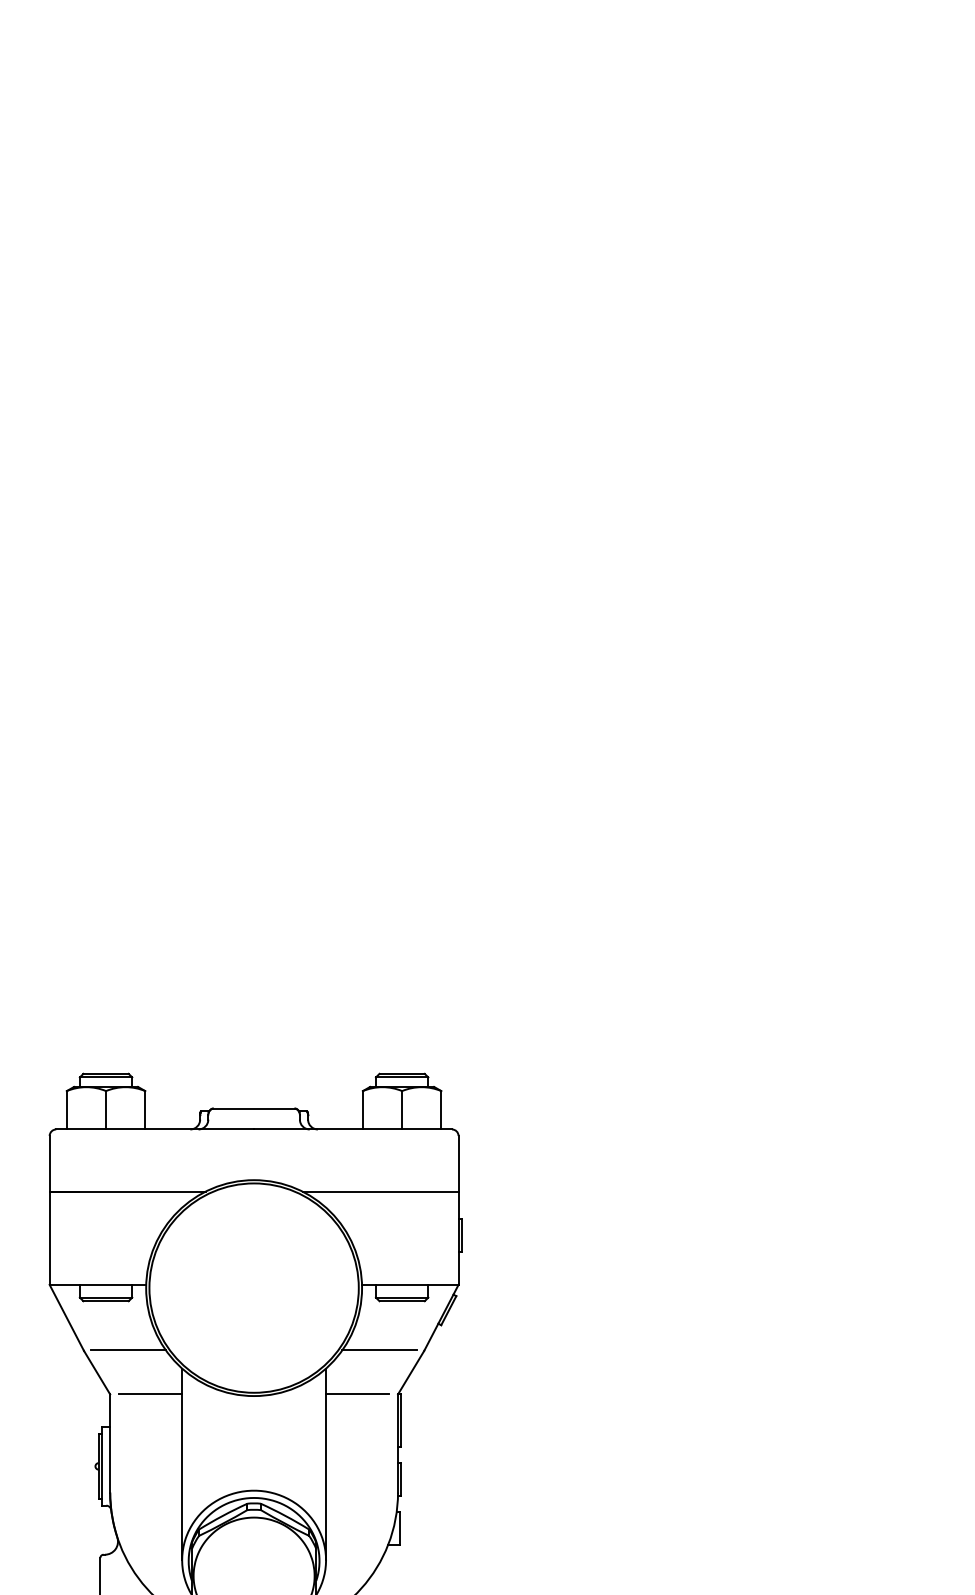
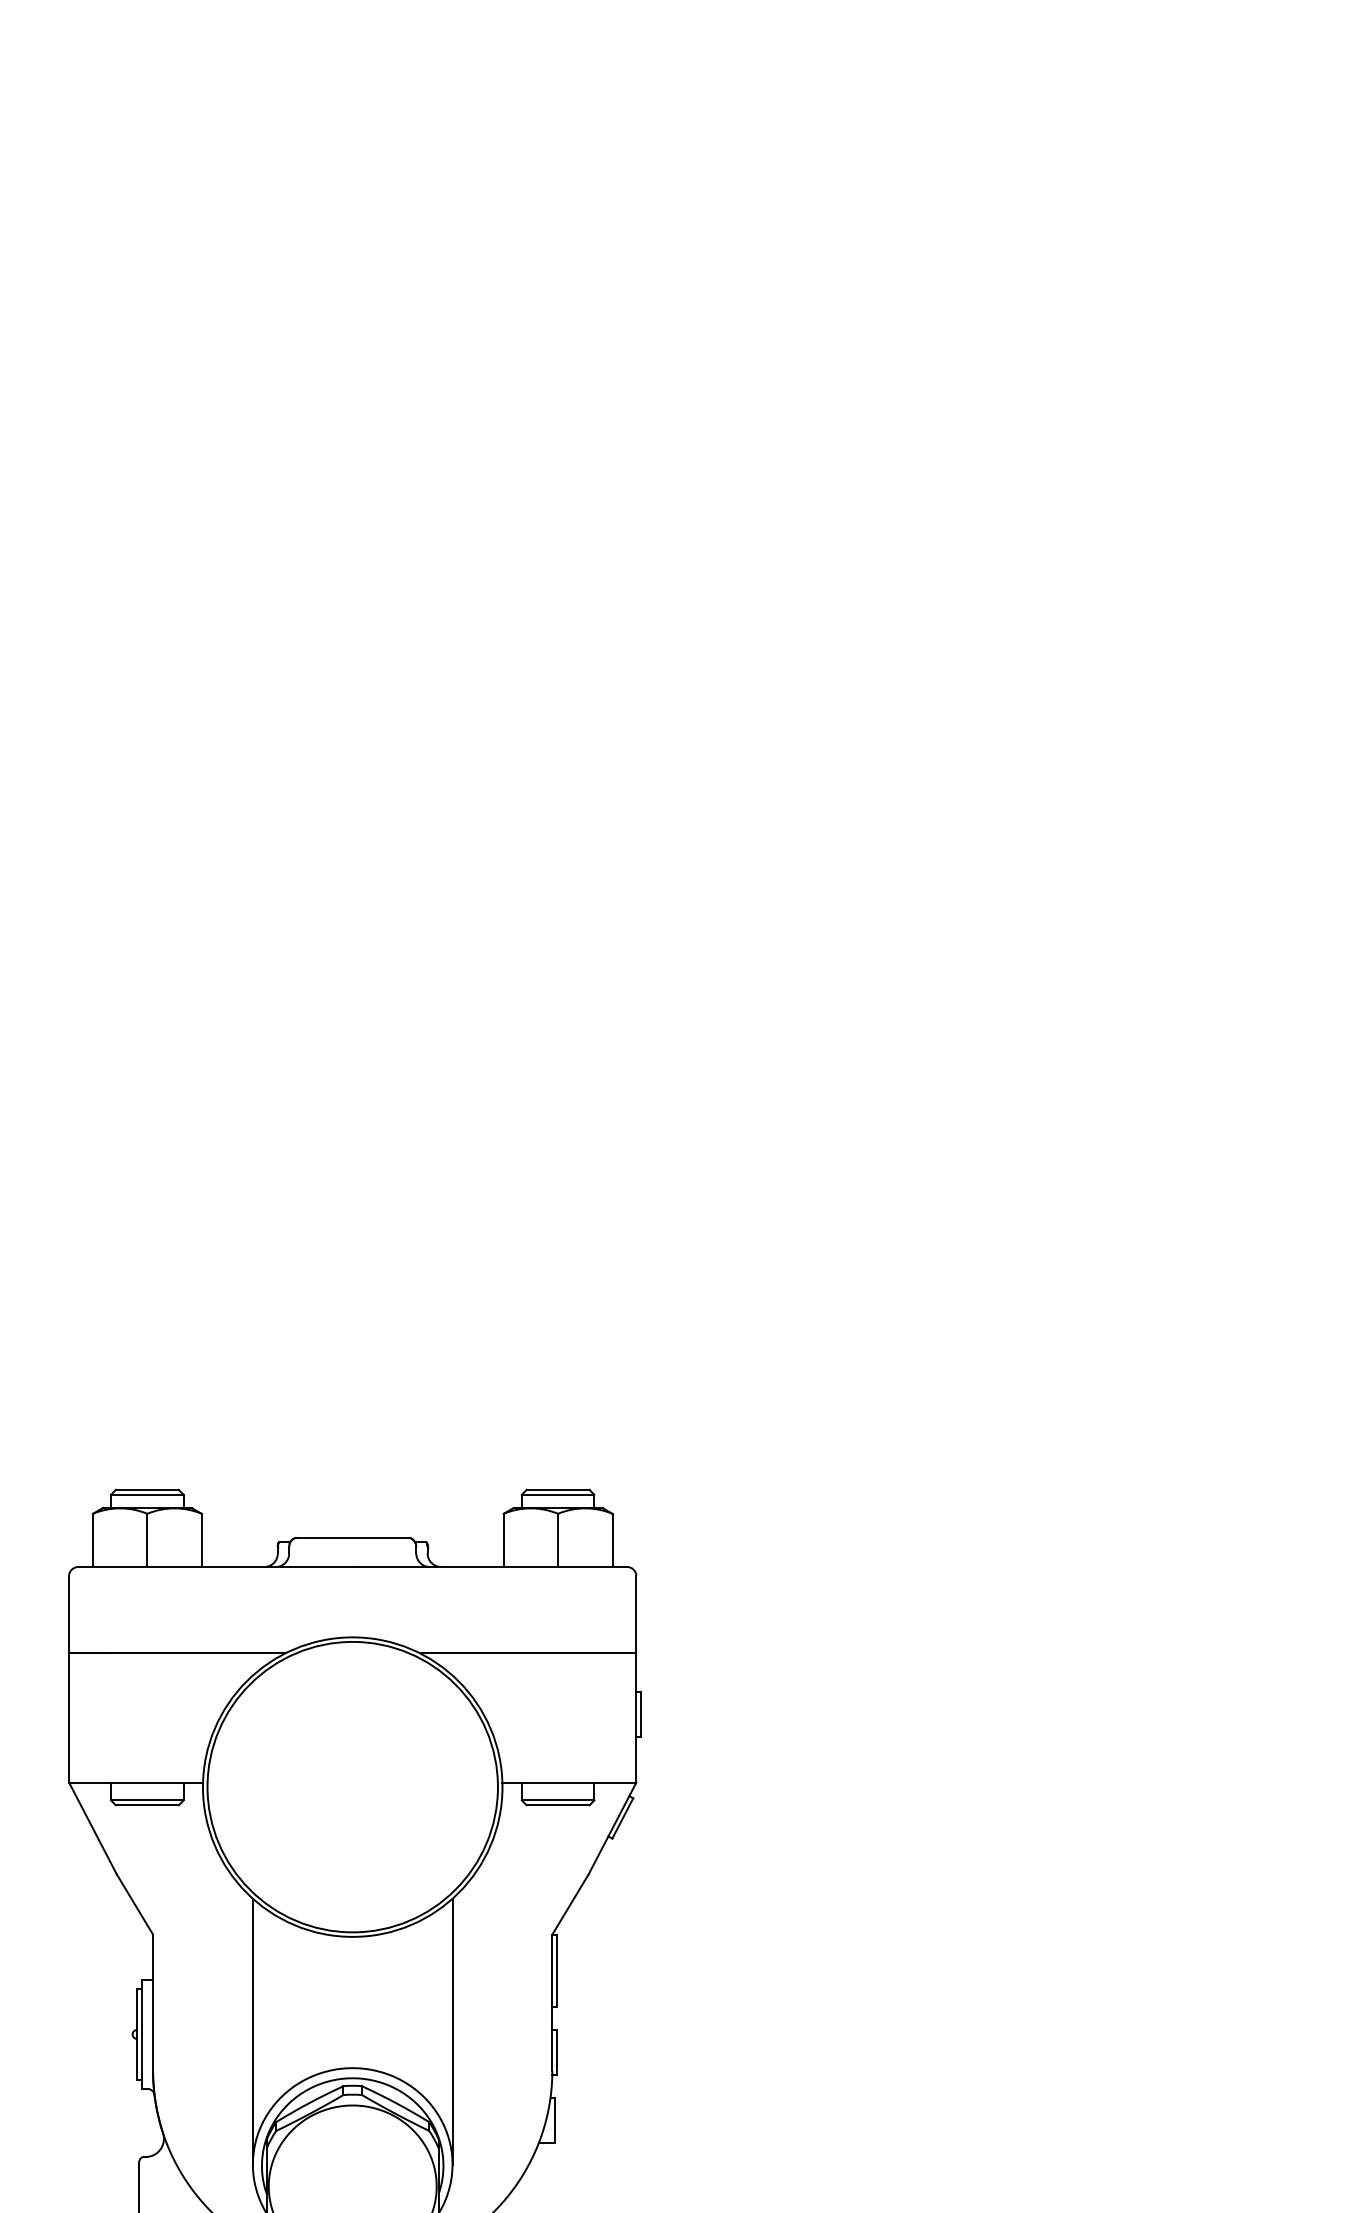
line: (127, 1350) -> (177, 1873), removed
line: (379, 1350) -> (526, 1873), removed
line: (150, 1394) -> (208, 1934), removed
line: (357, 1394) -> (496, 1934), removed

